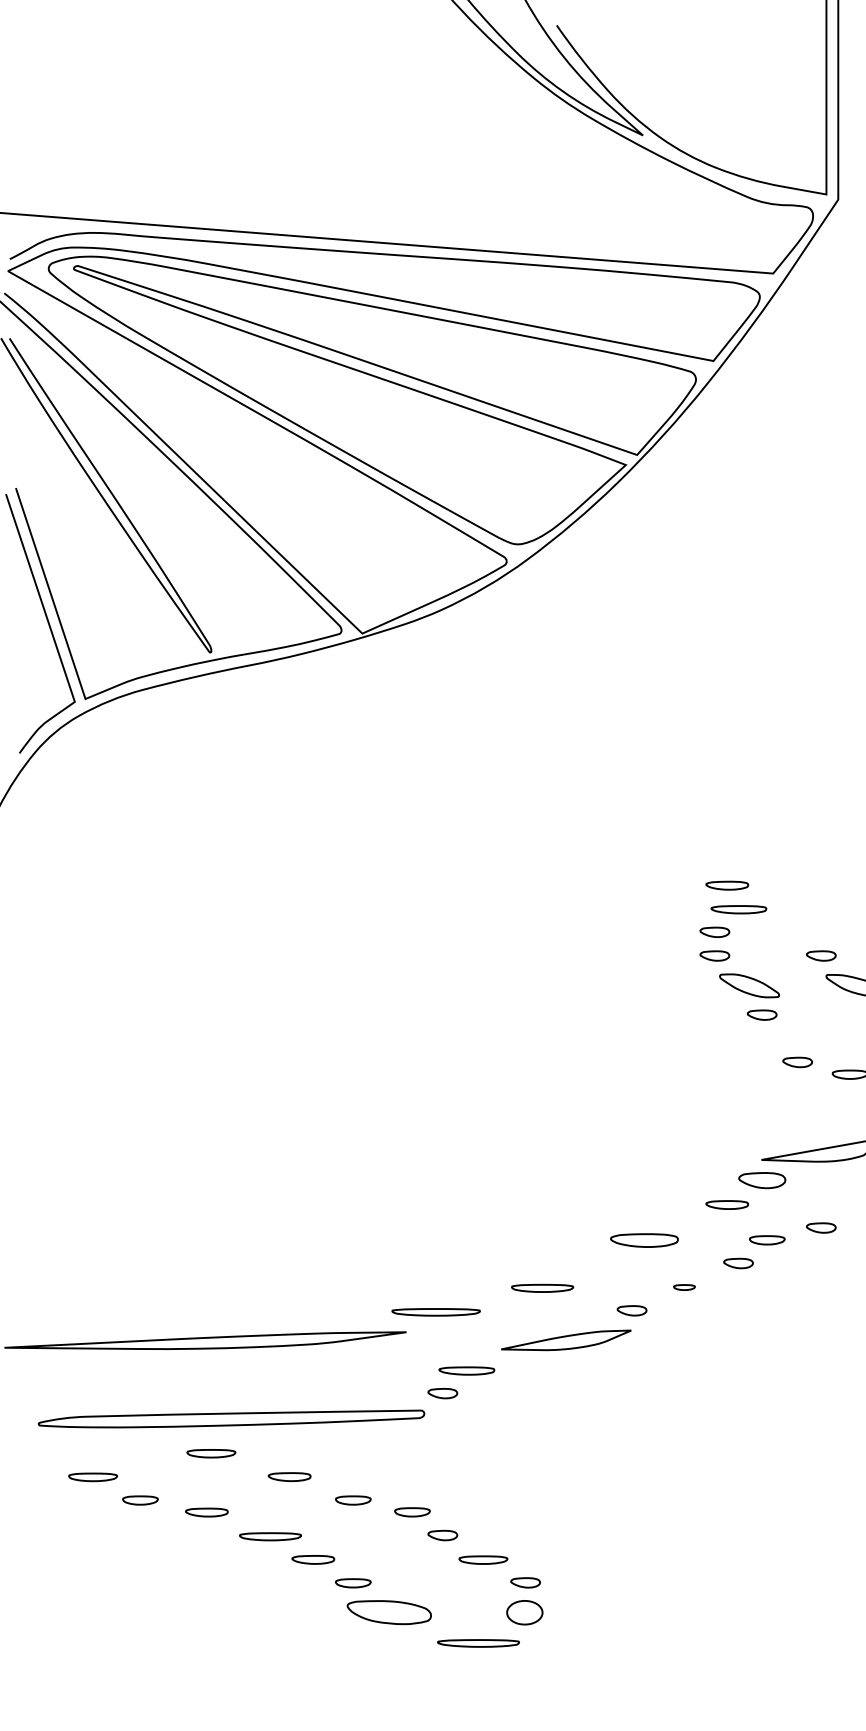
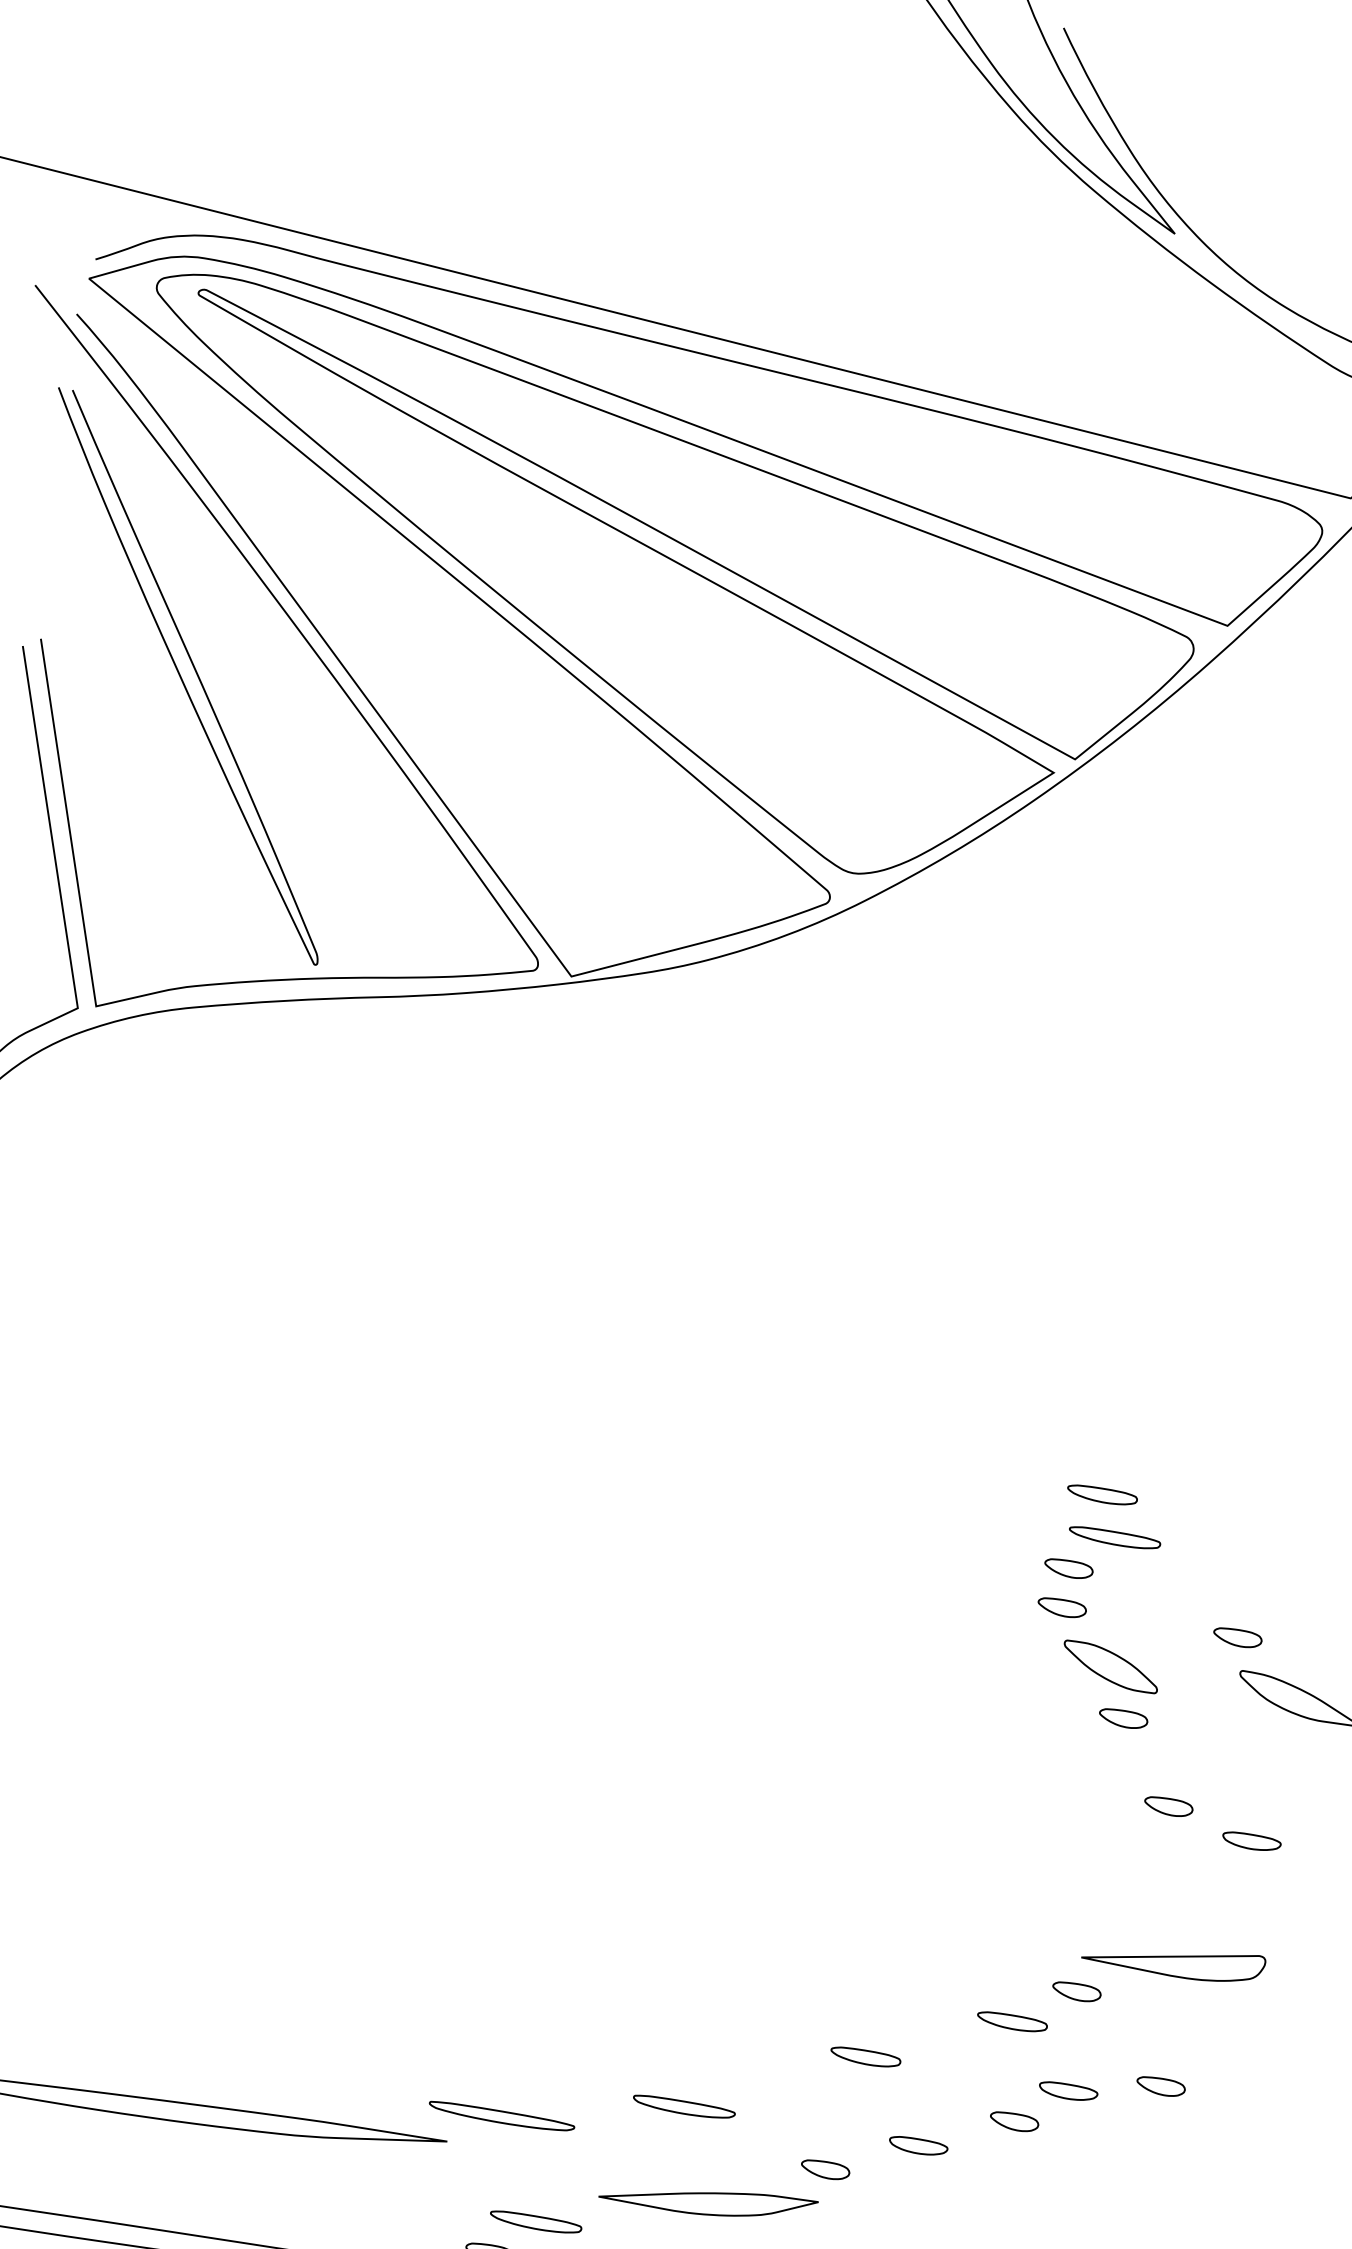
part: (761, 1180) -> (1075, 1991), size x0.62
part: (644, 1240) -> (865, 2057), size x0.62
part: (684, 1287) -> (918, 2146), size x1.67

